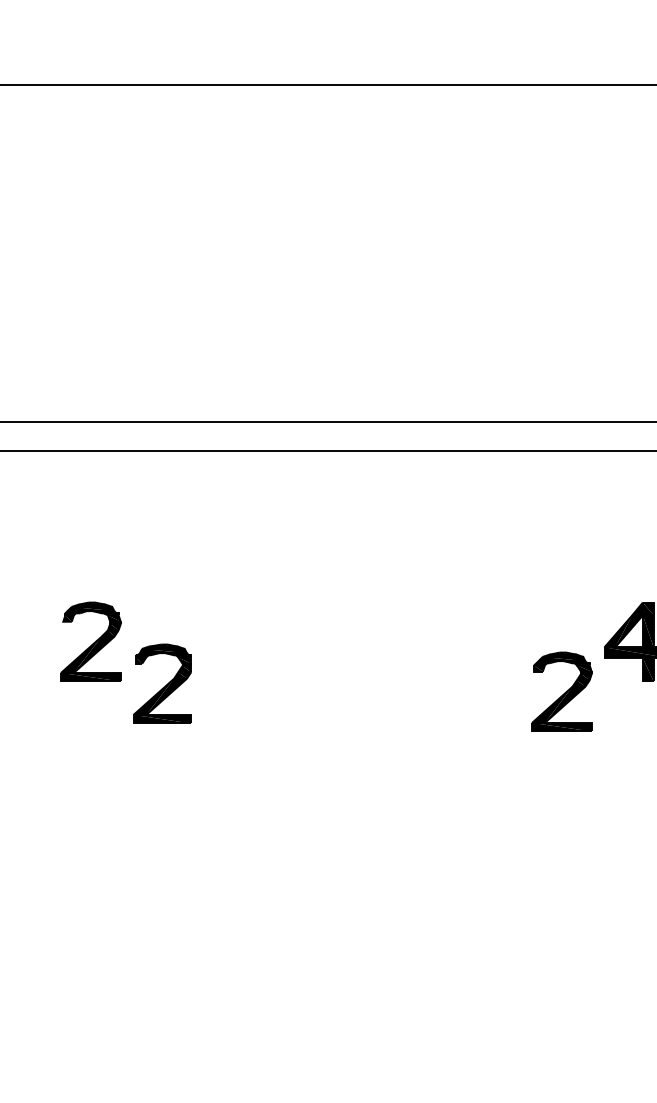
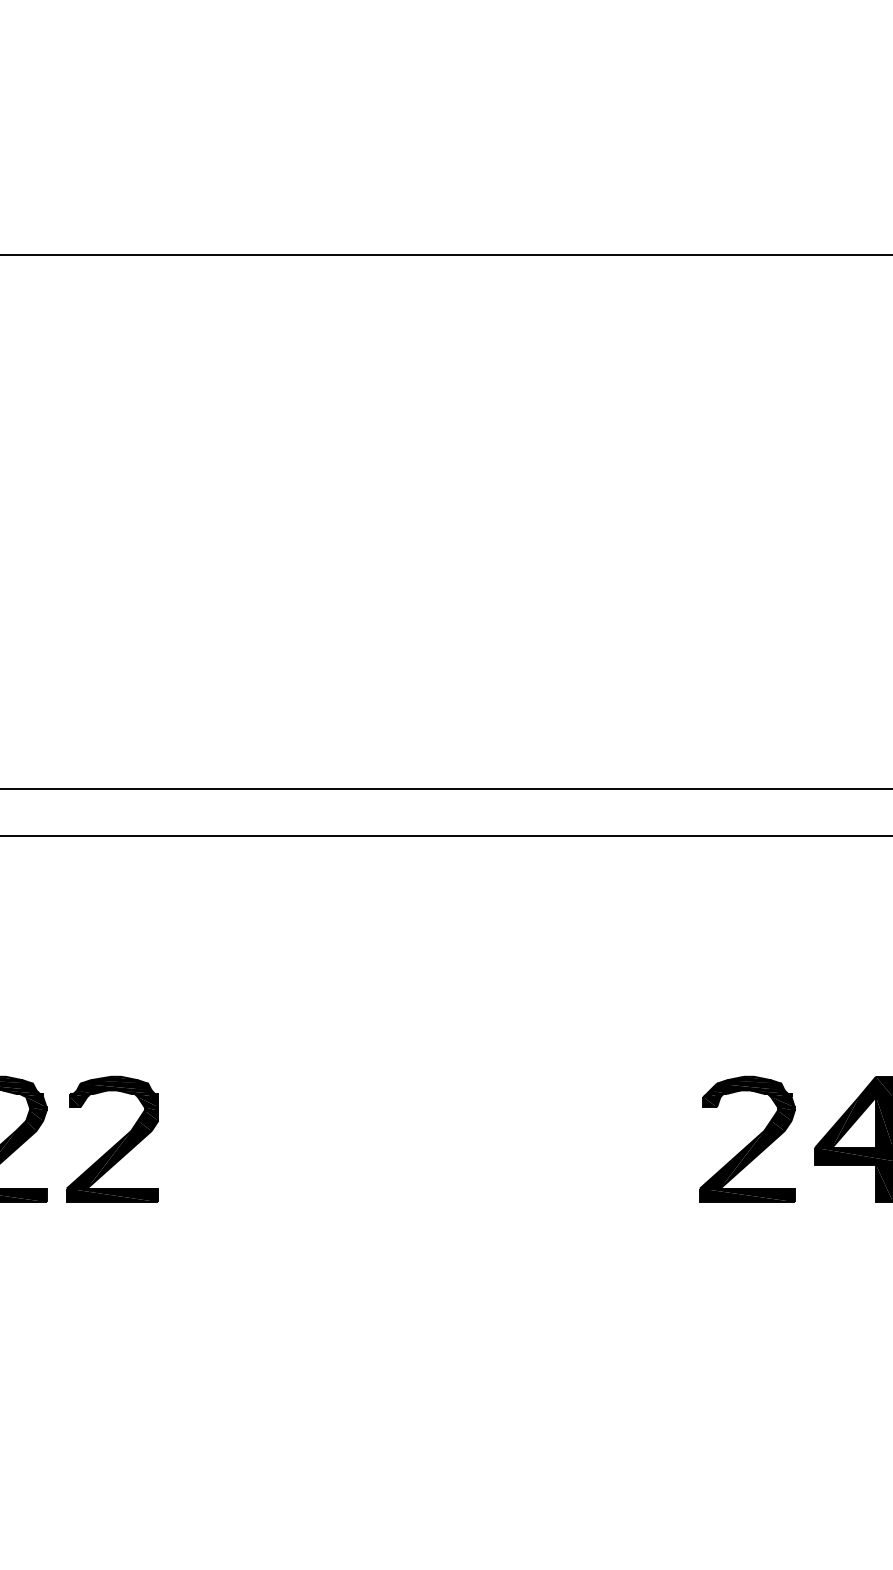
part: (162, 683) -> (112, 1138), moved
part: (561, 691) -> (746, 1138), moved

